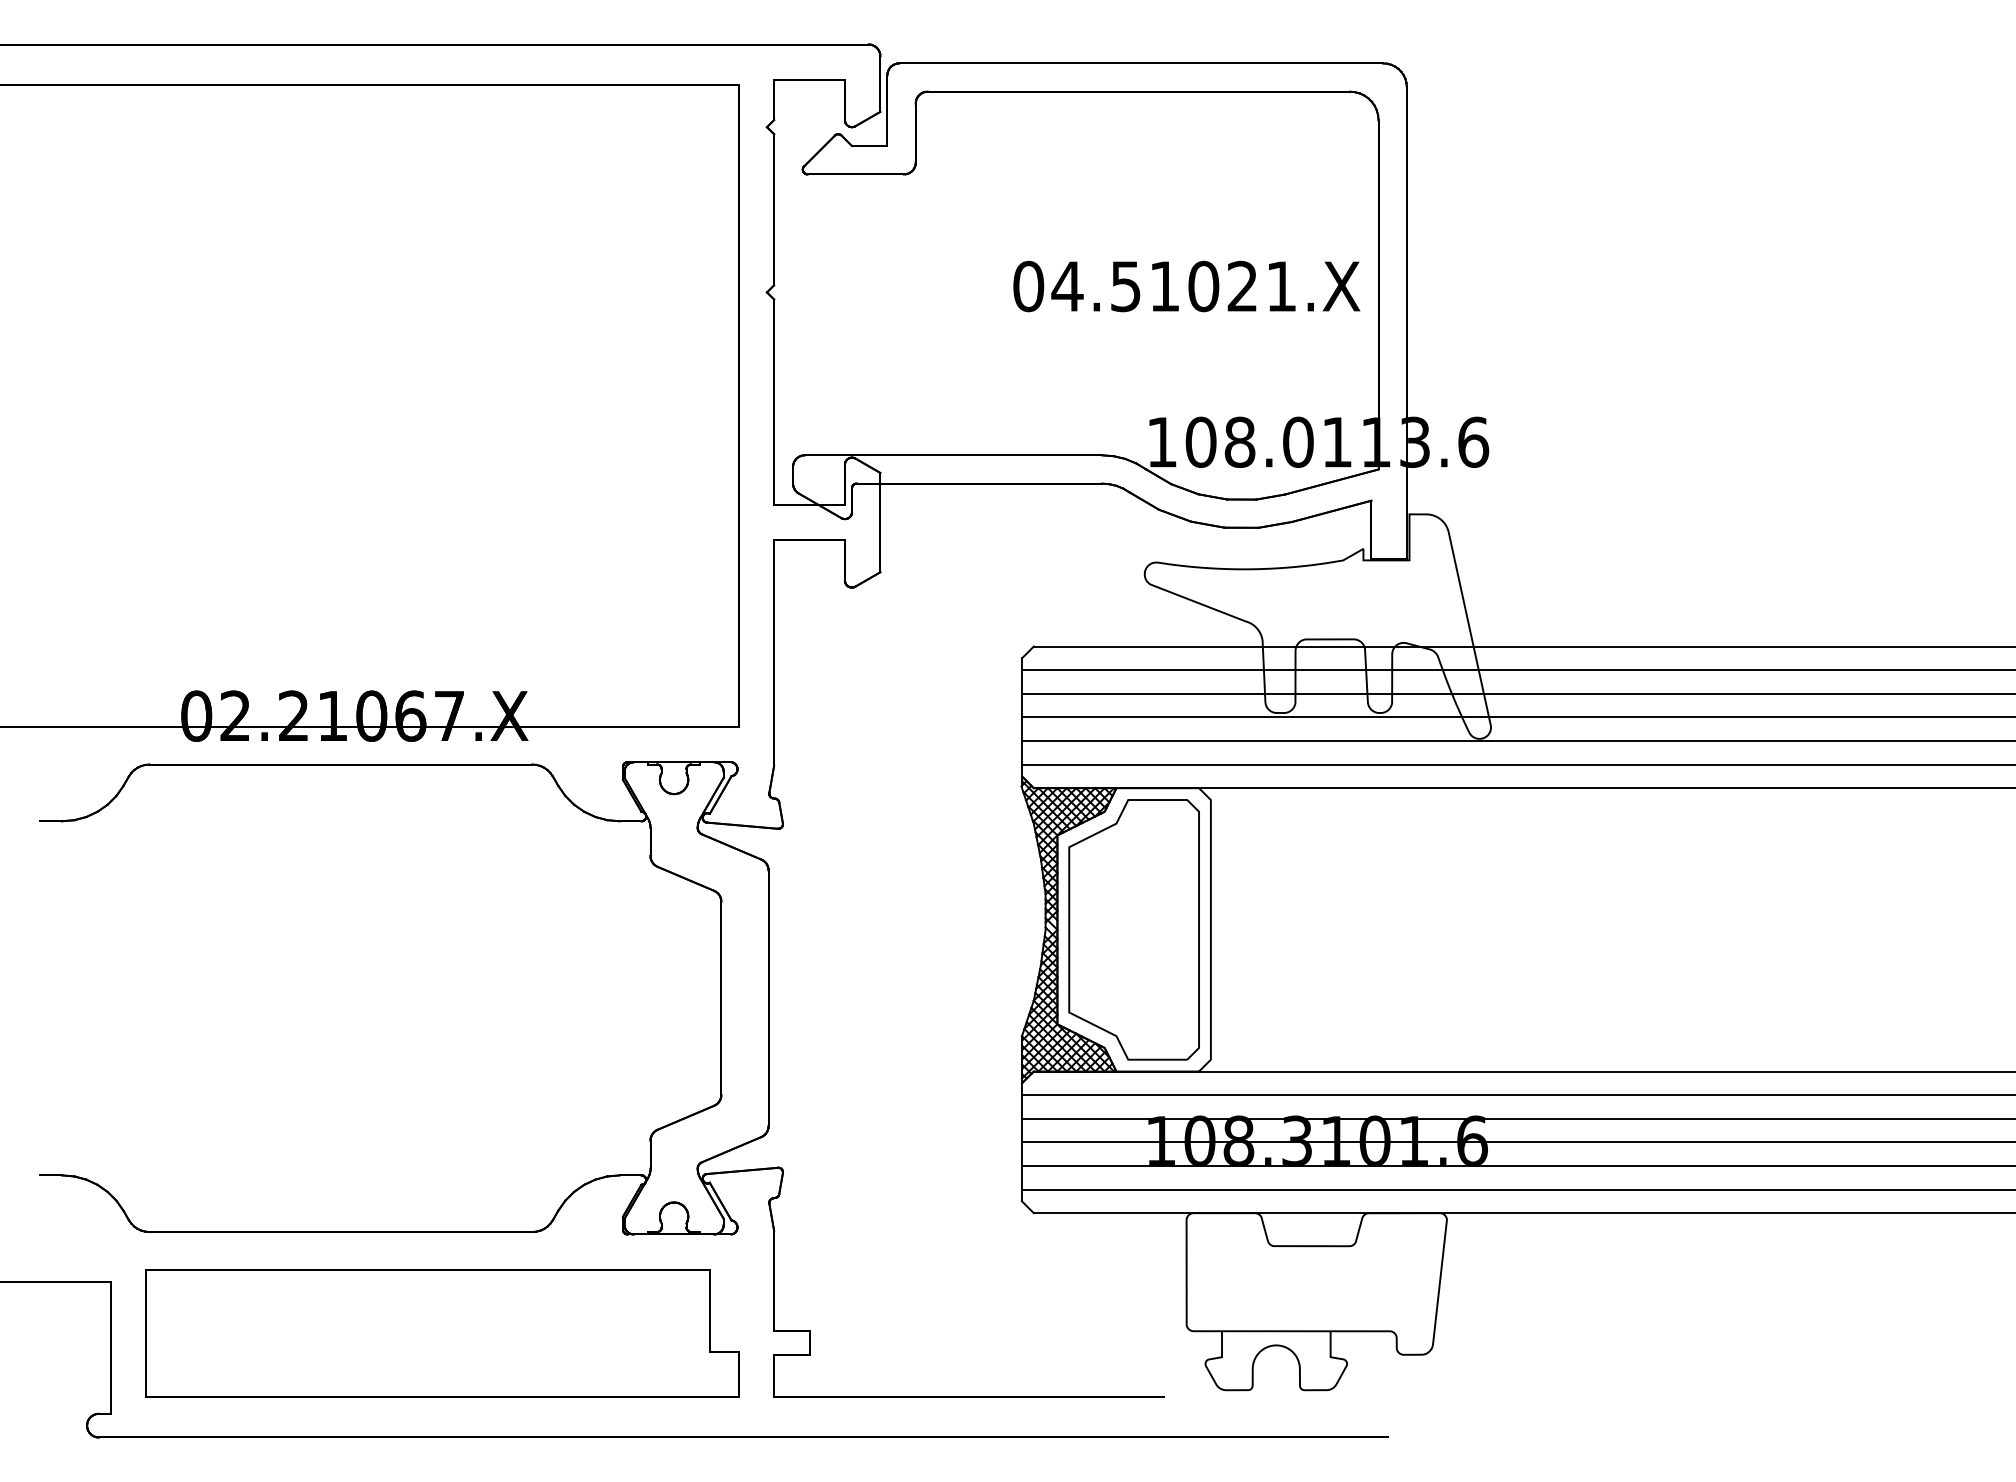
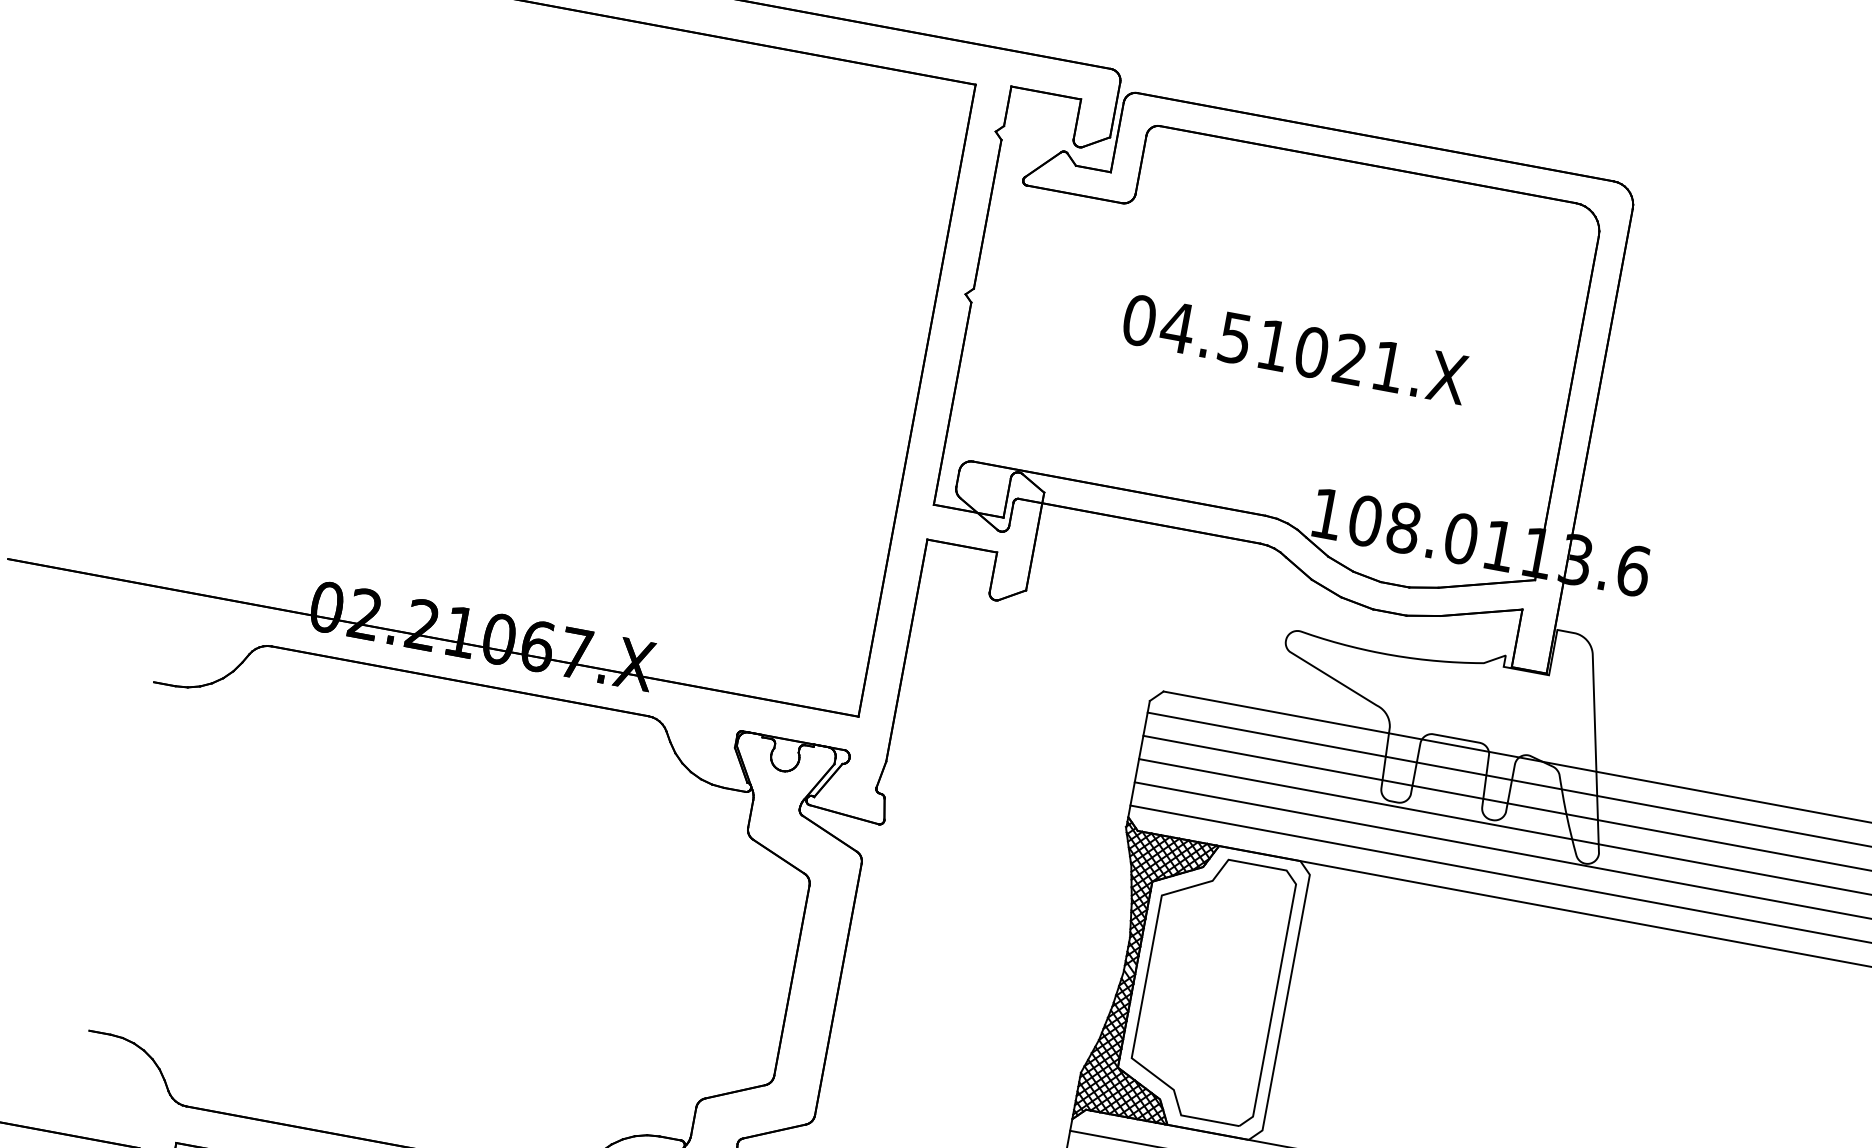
text: (1186, 286) -> (1294, 349), moved

